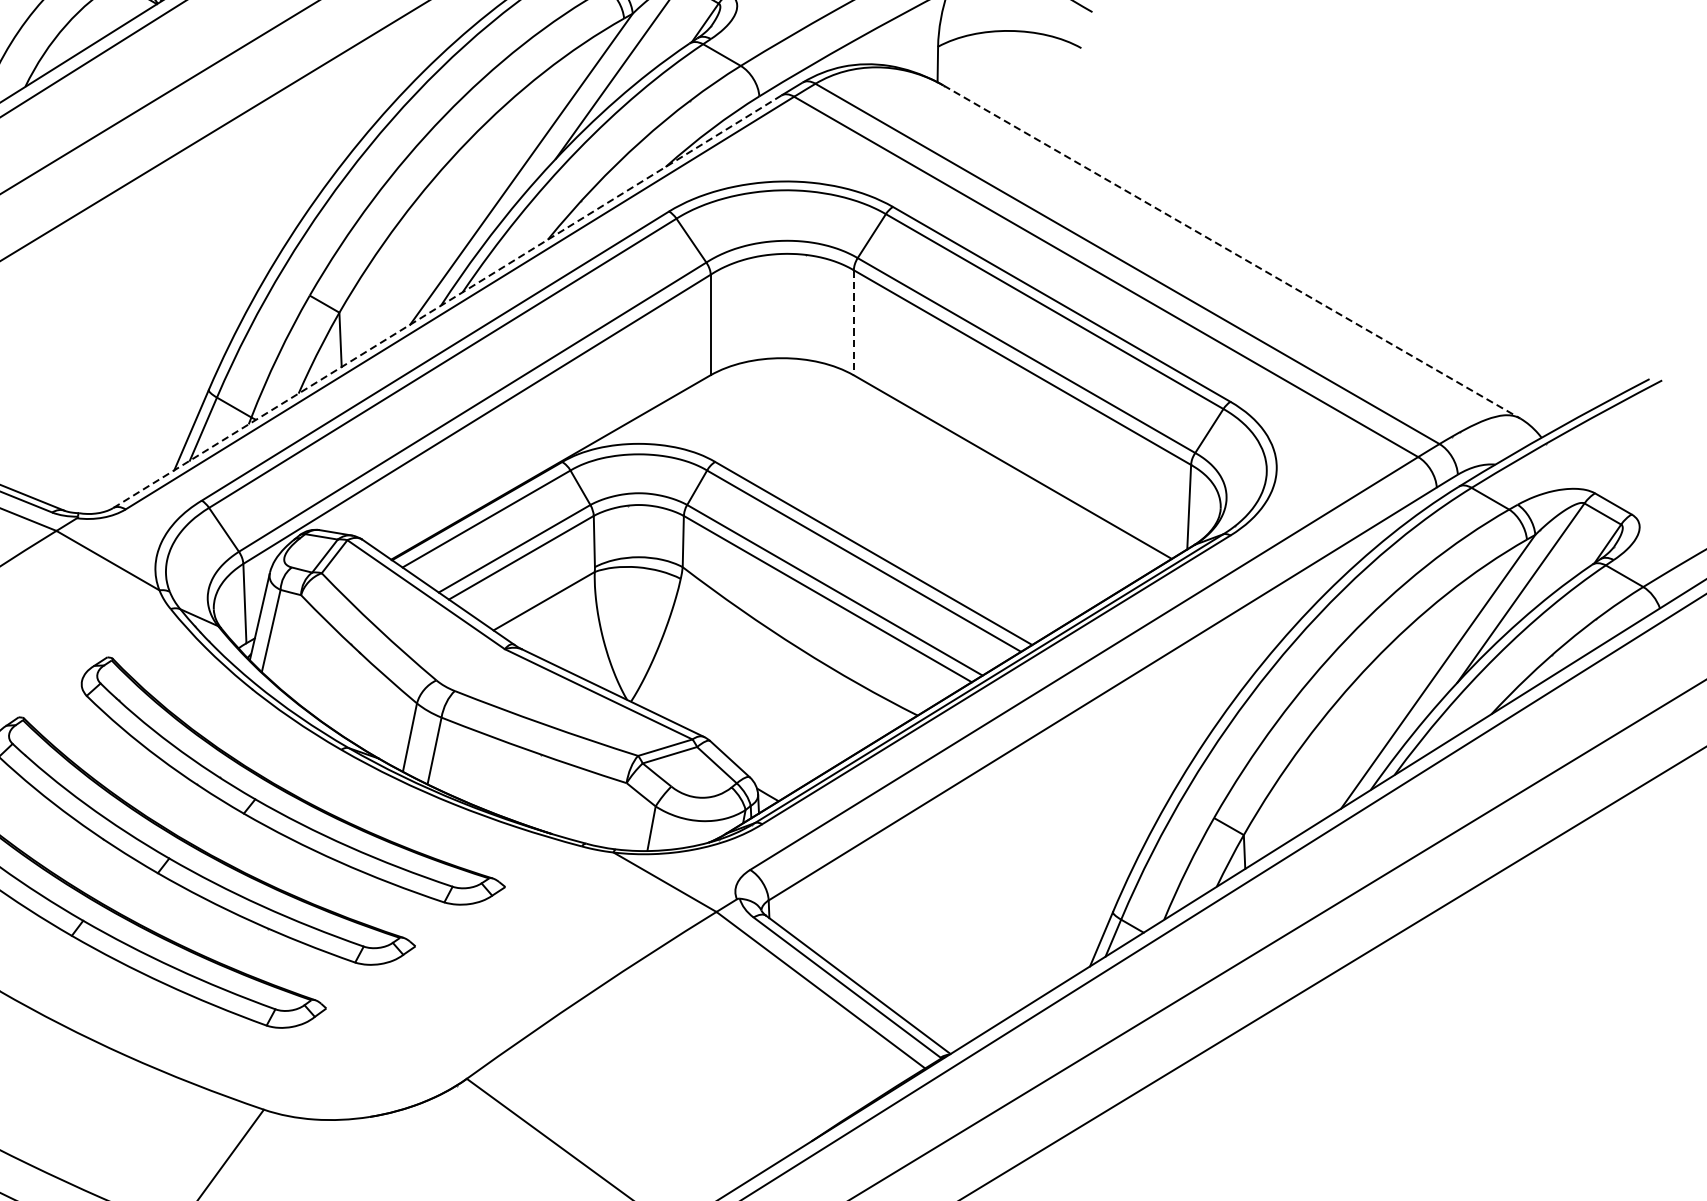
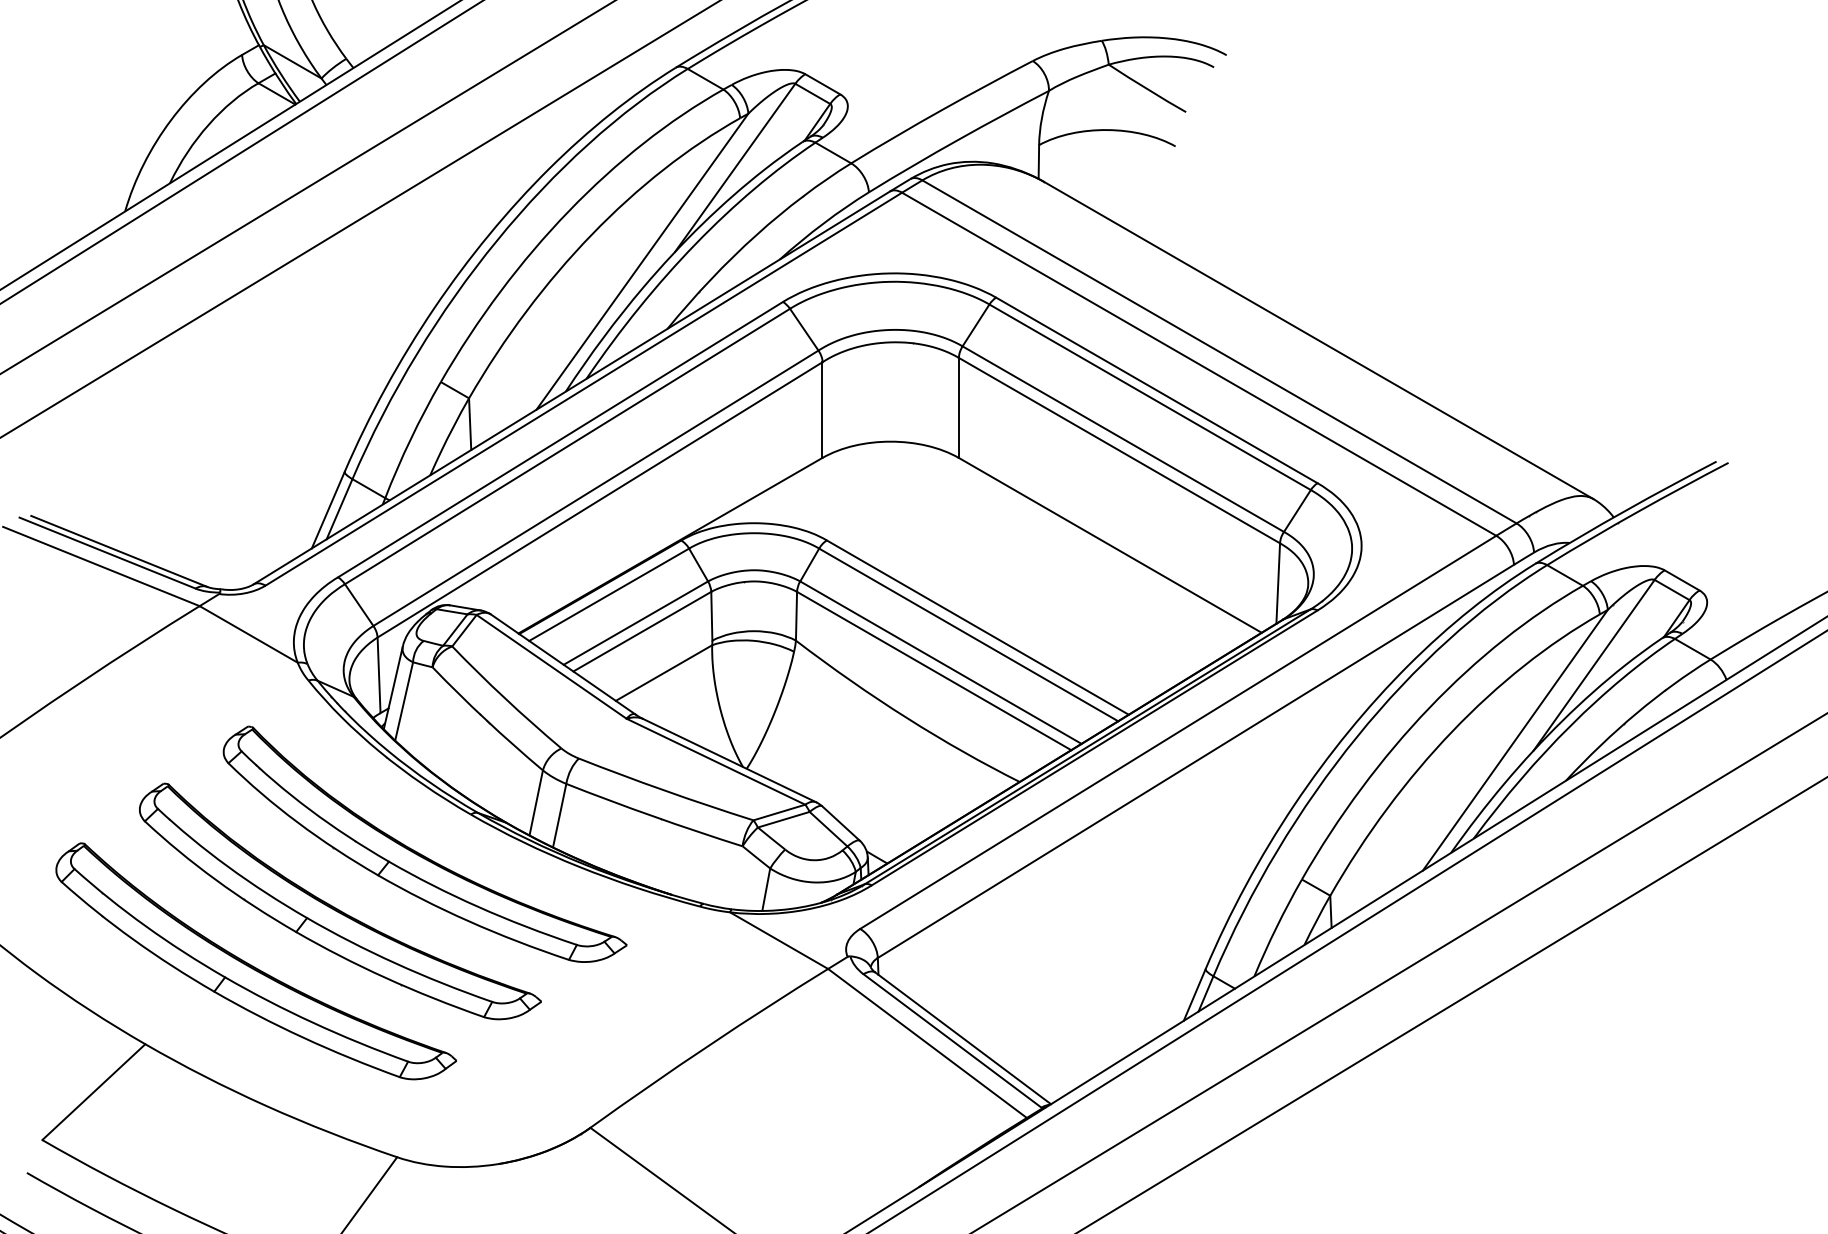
line: (1231, 251) -> (1318, 340), dashed -> solid
line: (446, 302) -> (571, 388), dashed -> solid
line: (853, 323) -> (958, 408), dashed -> solid

